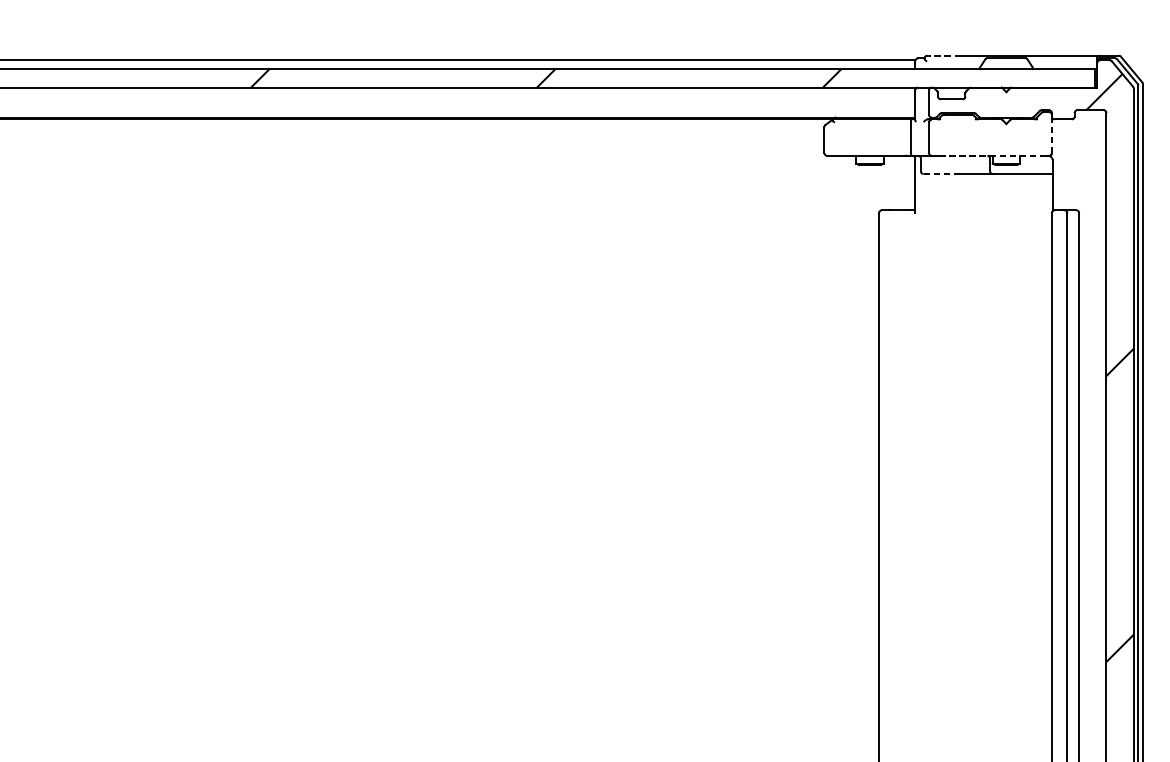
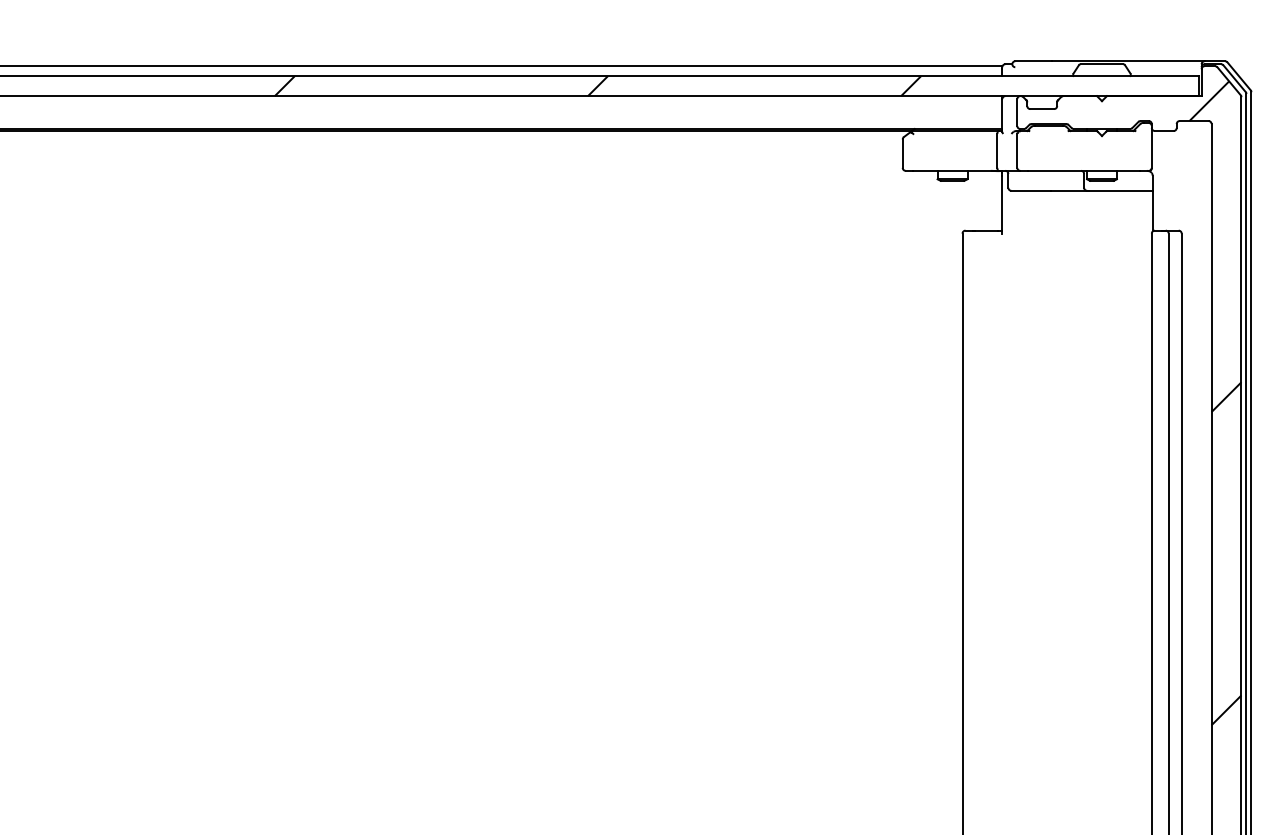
line: (943, 55) -> (1033, 61), dashed -> solid
line: (1051, 134) -> (1151, 147), dashed -> solid
line: (990, 155) -> (1084, 170), dashed -> solid
line: (941, 173) -> (1030, 190), dashed -> solid

